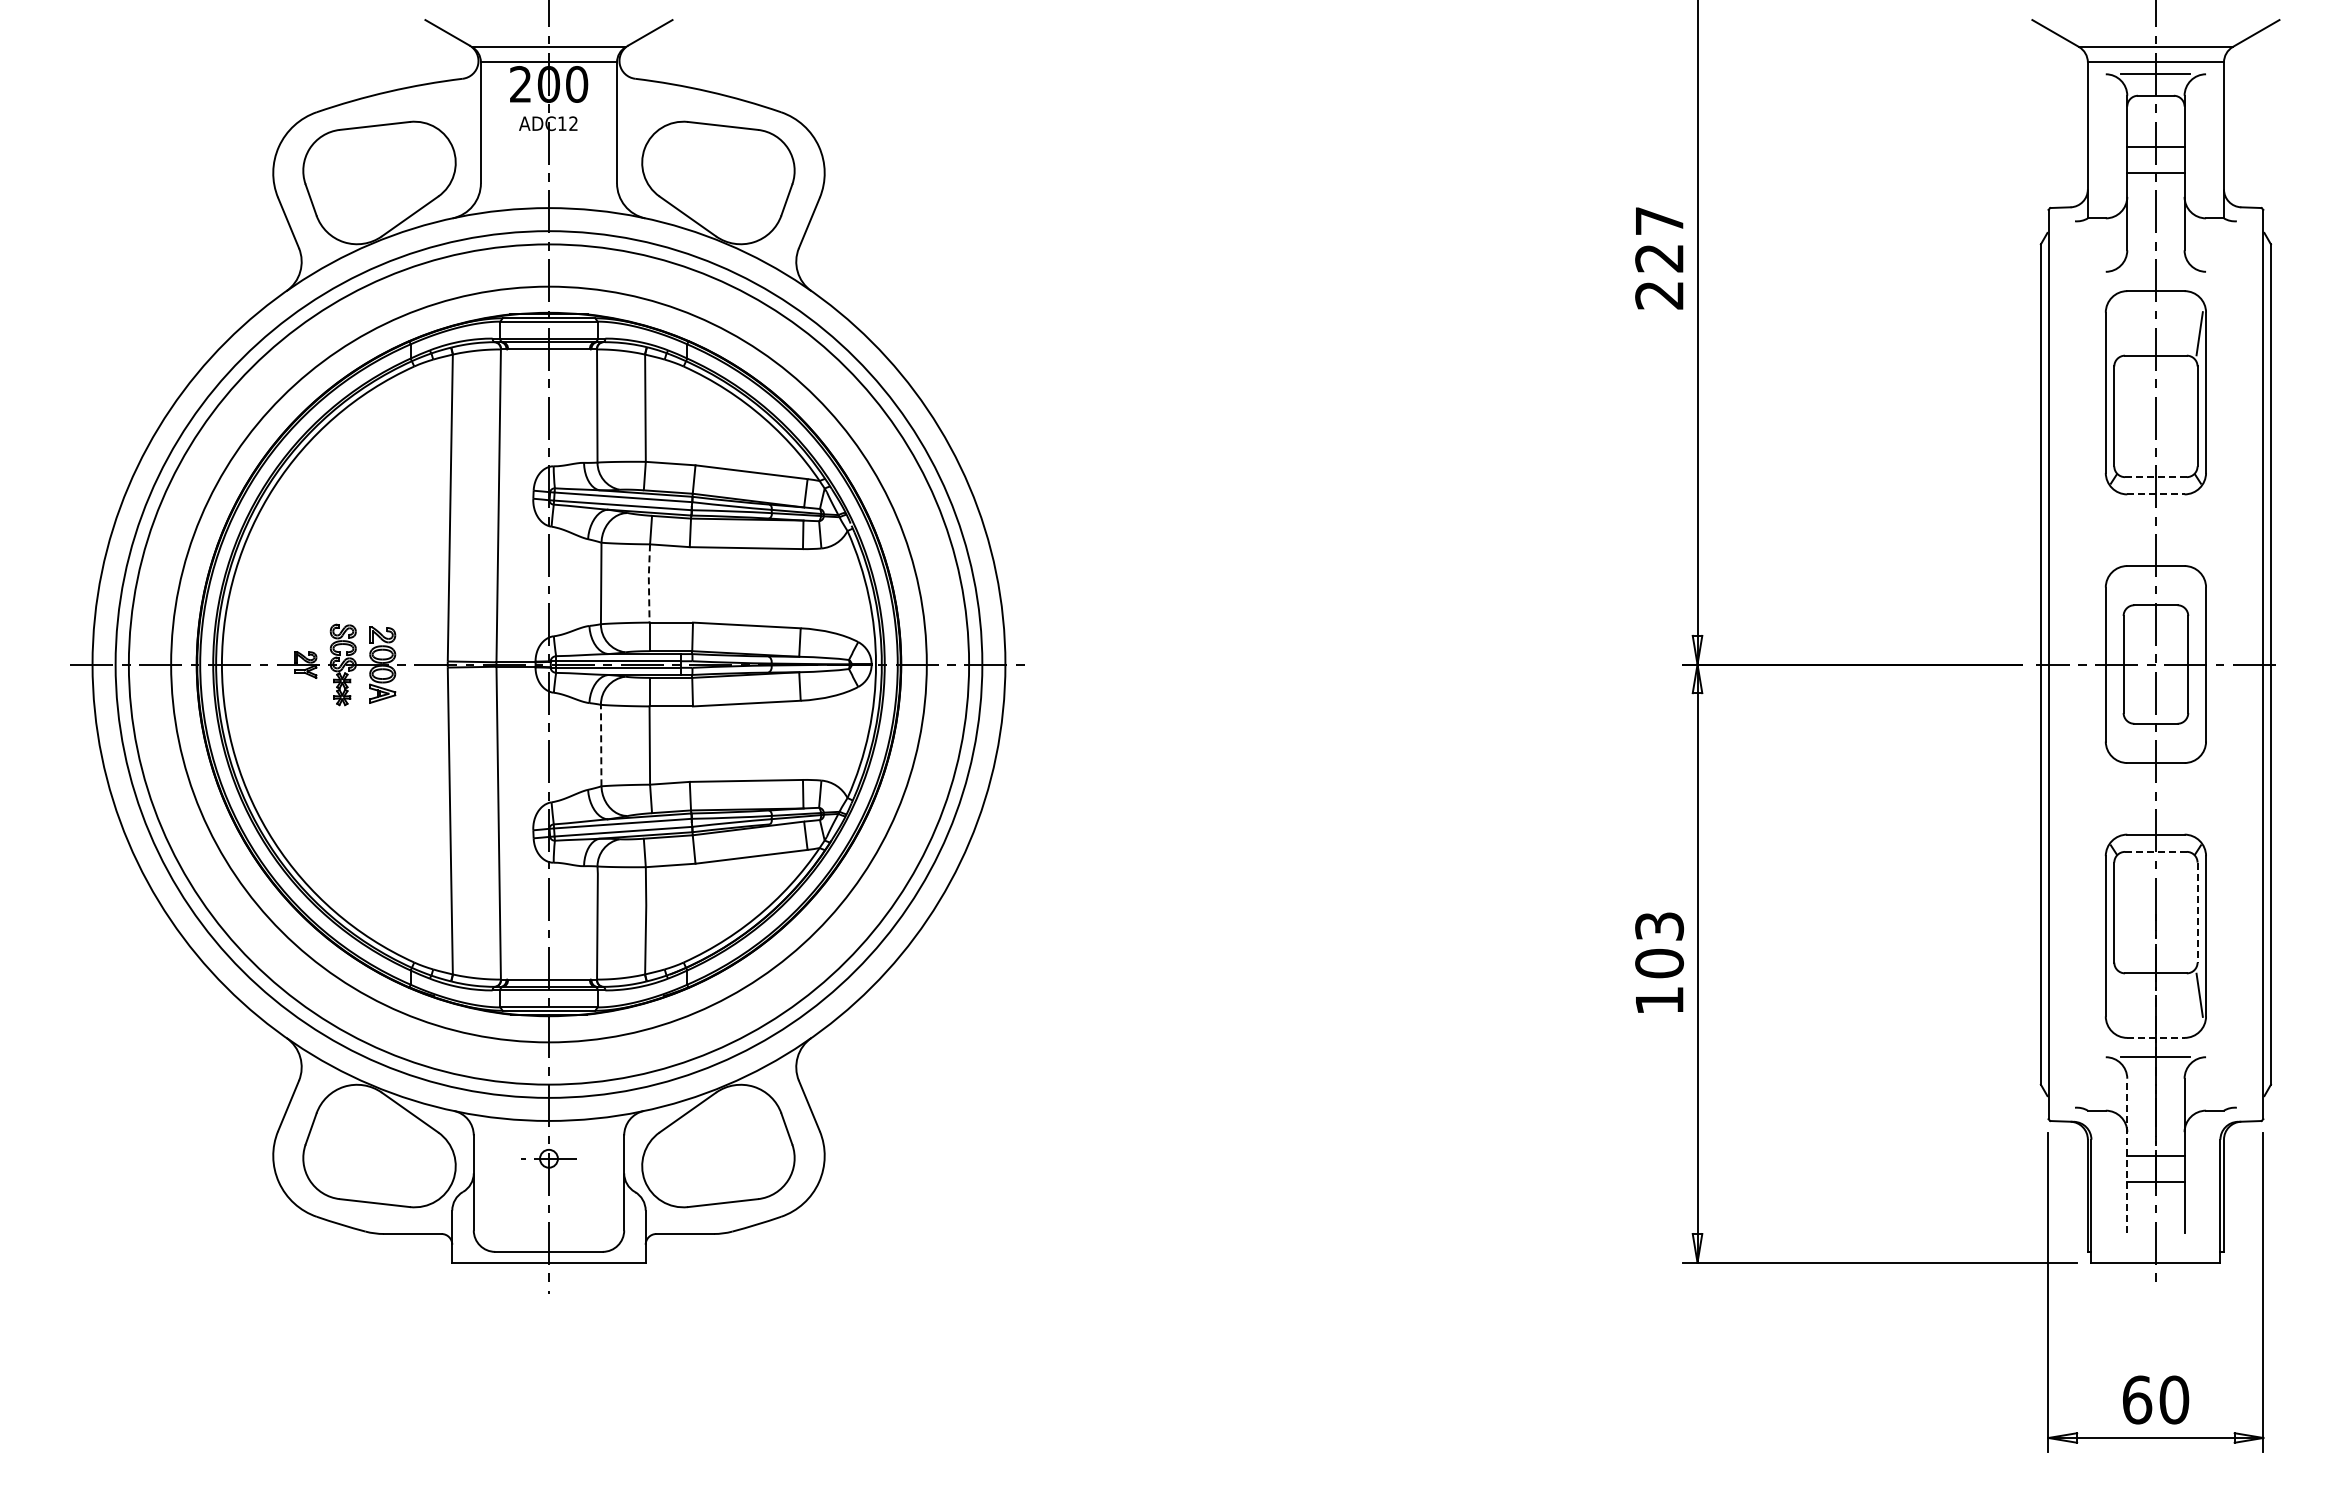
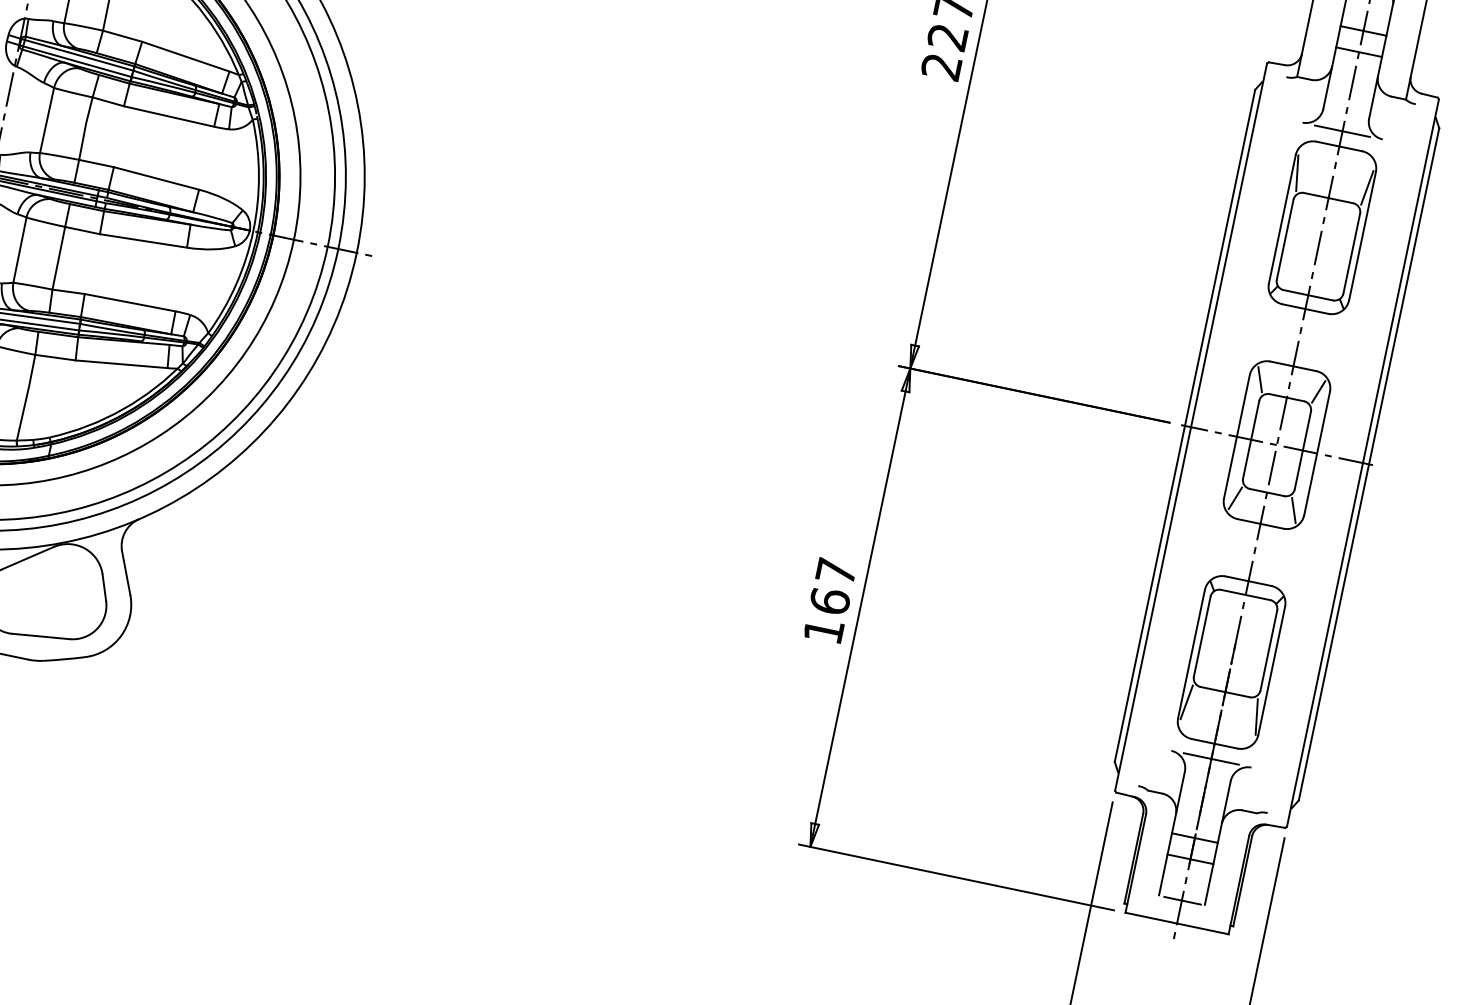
line: (2155, 272) -> (1342, 131), added
line: (2112, 333) -> (1297, 173), added
line: (2155, 477) -> (1307, 295), dashed -> solid
line: (2155, 494) -> (1305, 309), dashed -> solid
line: (648, 583) -> (84, 128), dashed -> solid
line: (2119, 589) -> (1260, 379), added
line: (2192, 589) -> (1318, 391), added
line: (2119, 738) -> (1235, 498), added
line: (2192, 738) -> (1293, 510), added
line: (601, 745) -> (20, 250), dashed -> solid
line: (2155, 851) -> (1245, 594), dashed -> solid
line: (2197, 912) -> (1268, 650), dashed -> solid
text: (1659, 945) -> (833, 586), 103 -> 167
line: (2112, 994) -> (1187, 701), added
line: (2155, 1037) -> (1214, 743), dashed -> solid
line: (2127, 1155) -> (1172, 833), dashed -> solid
line: (2156, 1233) -> (1182, 900), added

